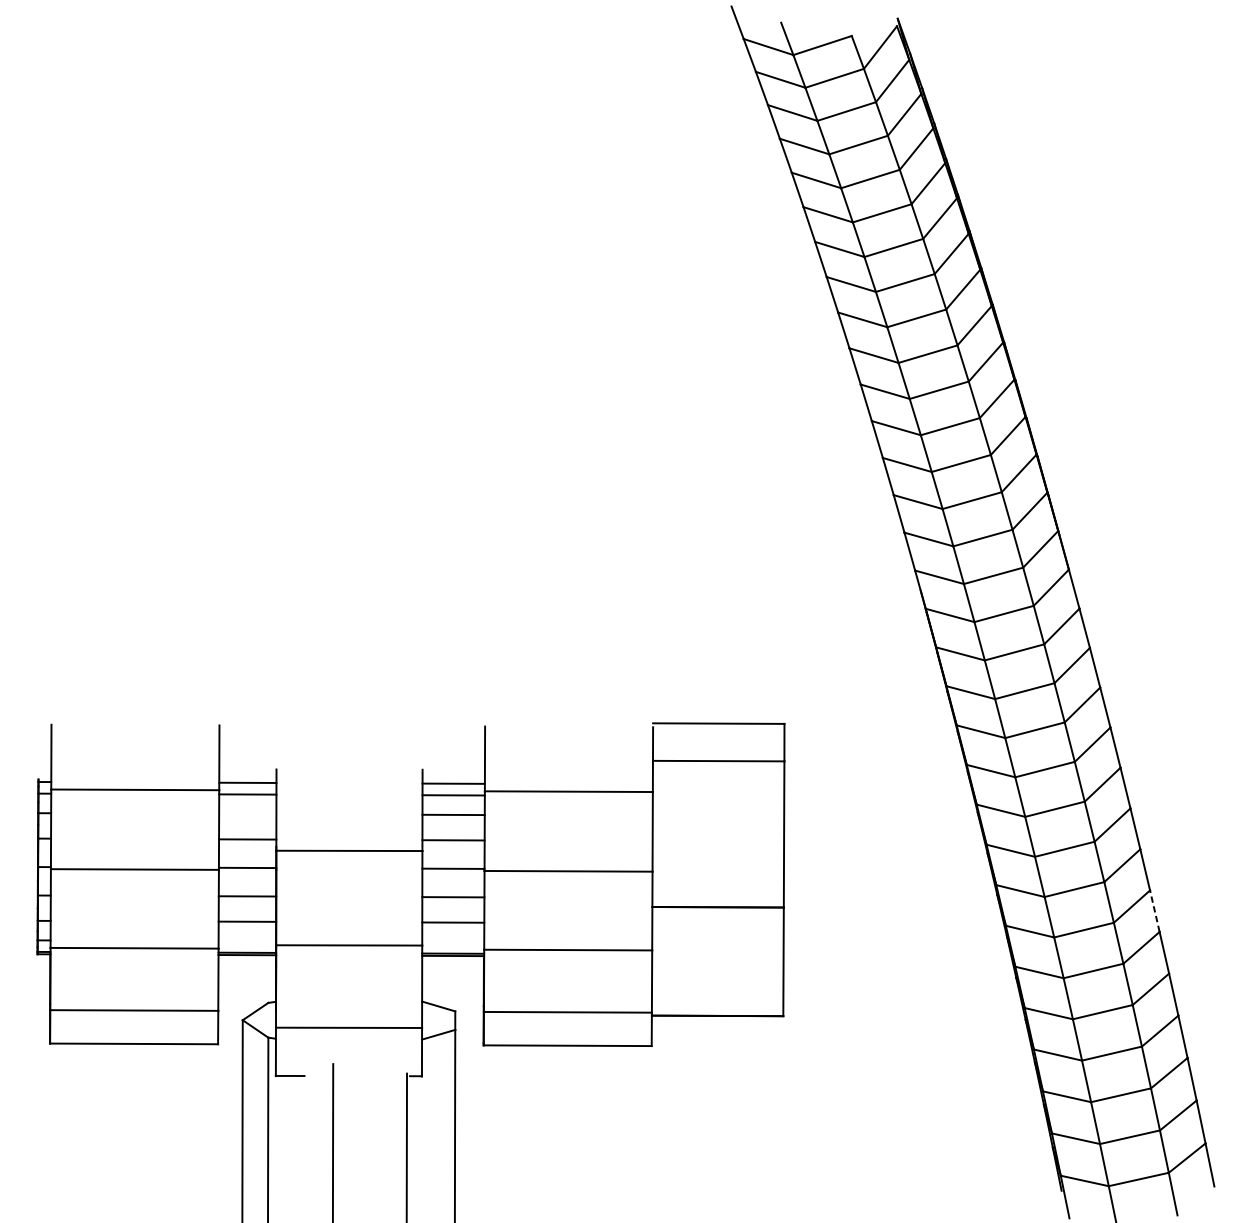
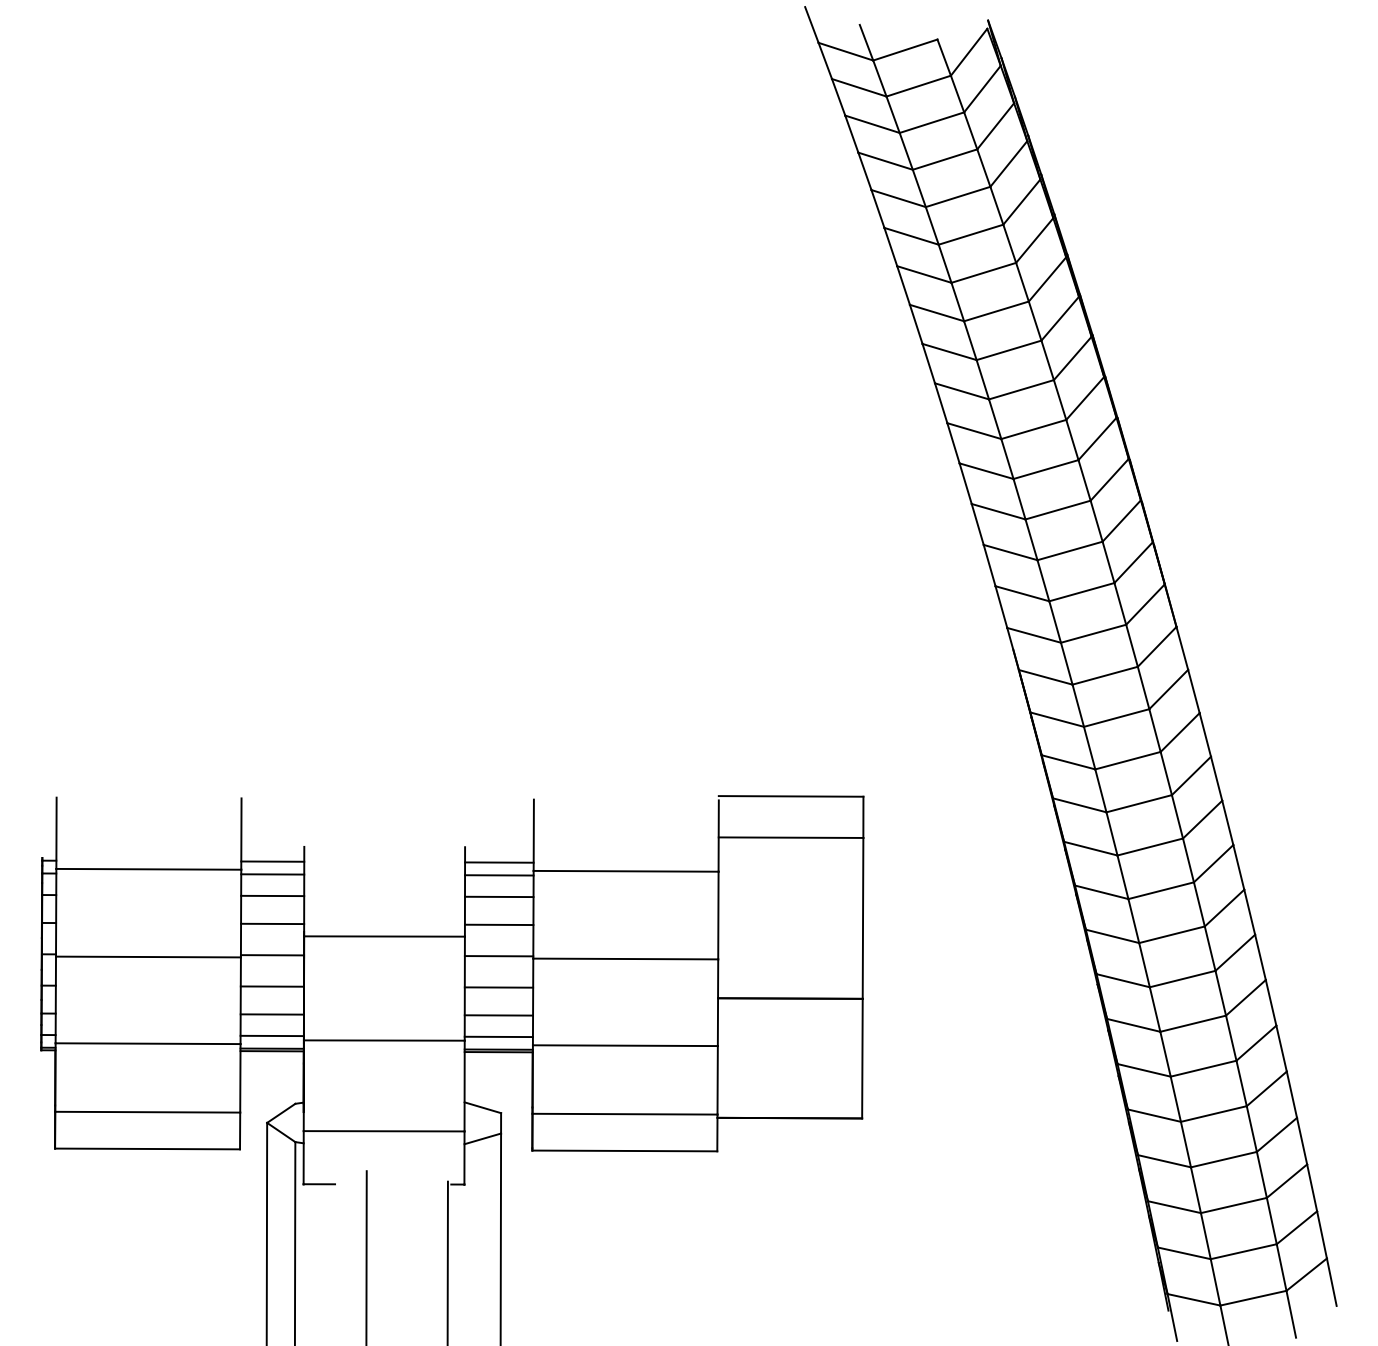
line: (247, 813) -> (272, 895), added
line: (1154, 910) -> (1270, 1002), dashed -> solid
line: (246, 940) -> (271, 1035), added
line: (452, 941) -> (498, 1036), added

